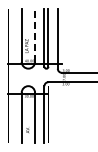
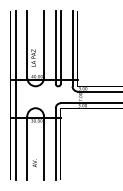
line: (35, 35) -> (44, 44), dashed -> solid
line: (12, 75) -> (15, 94), added

